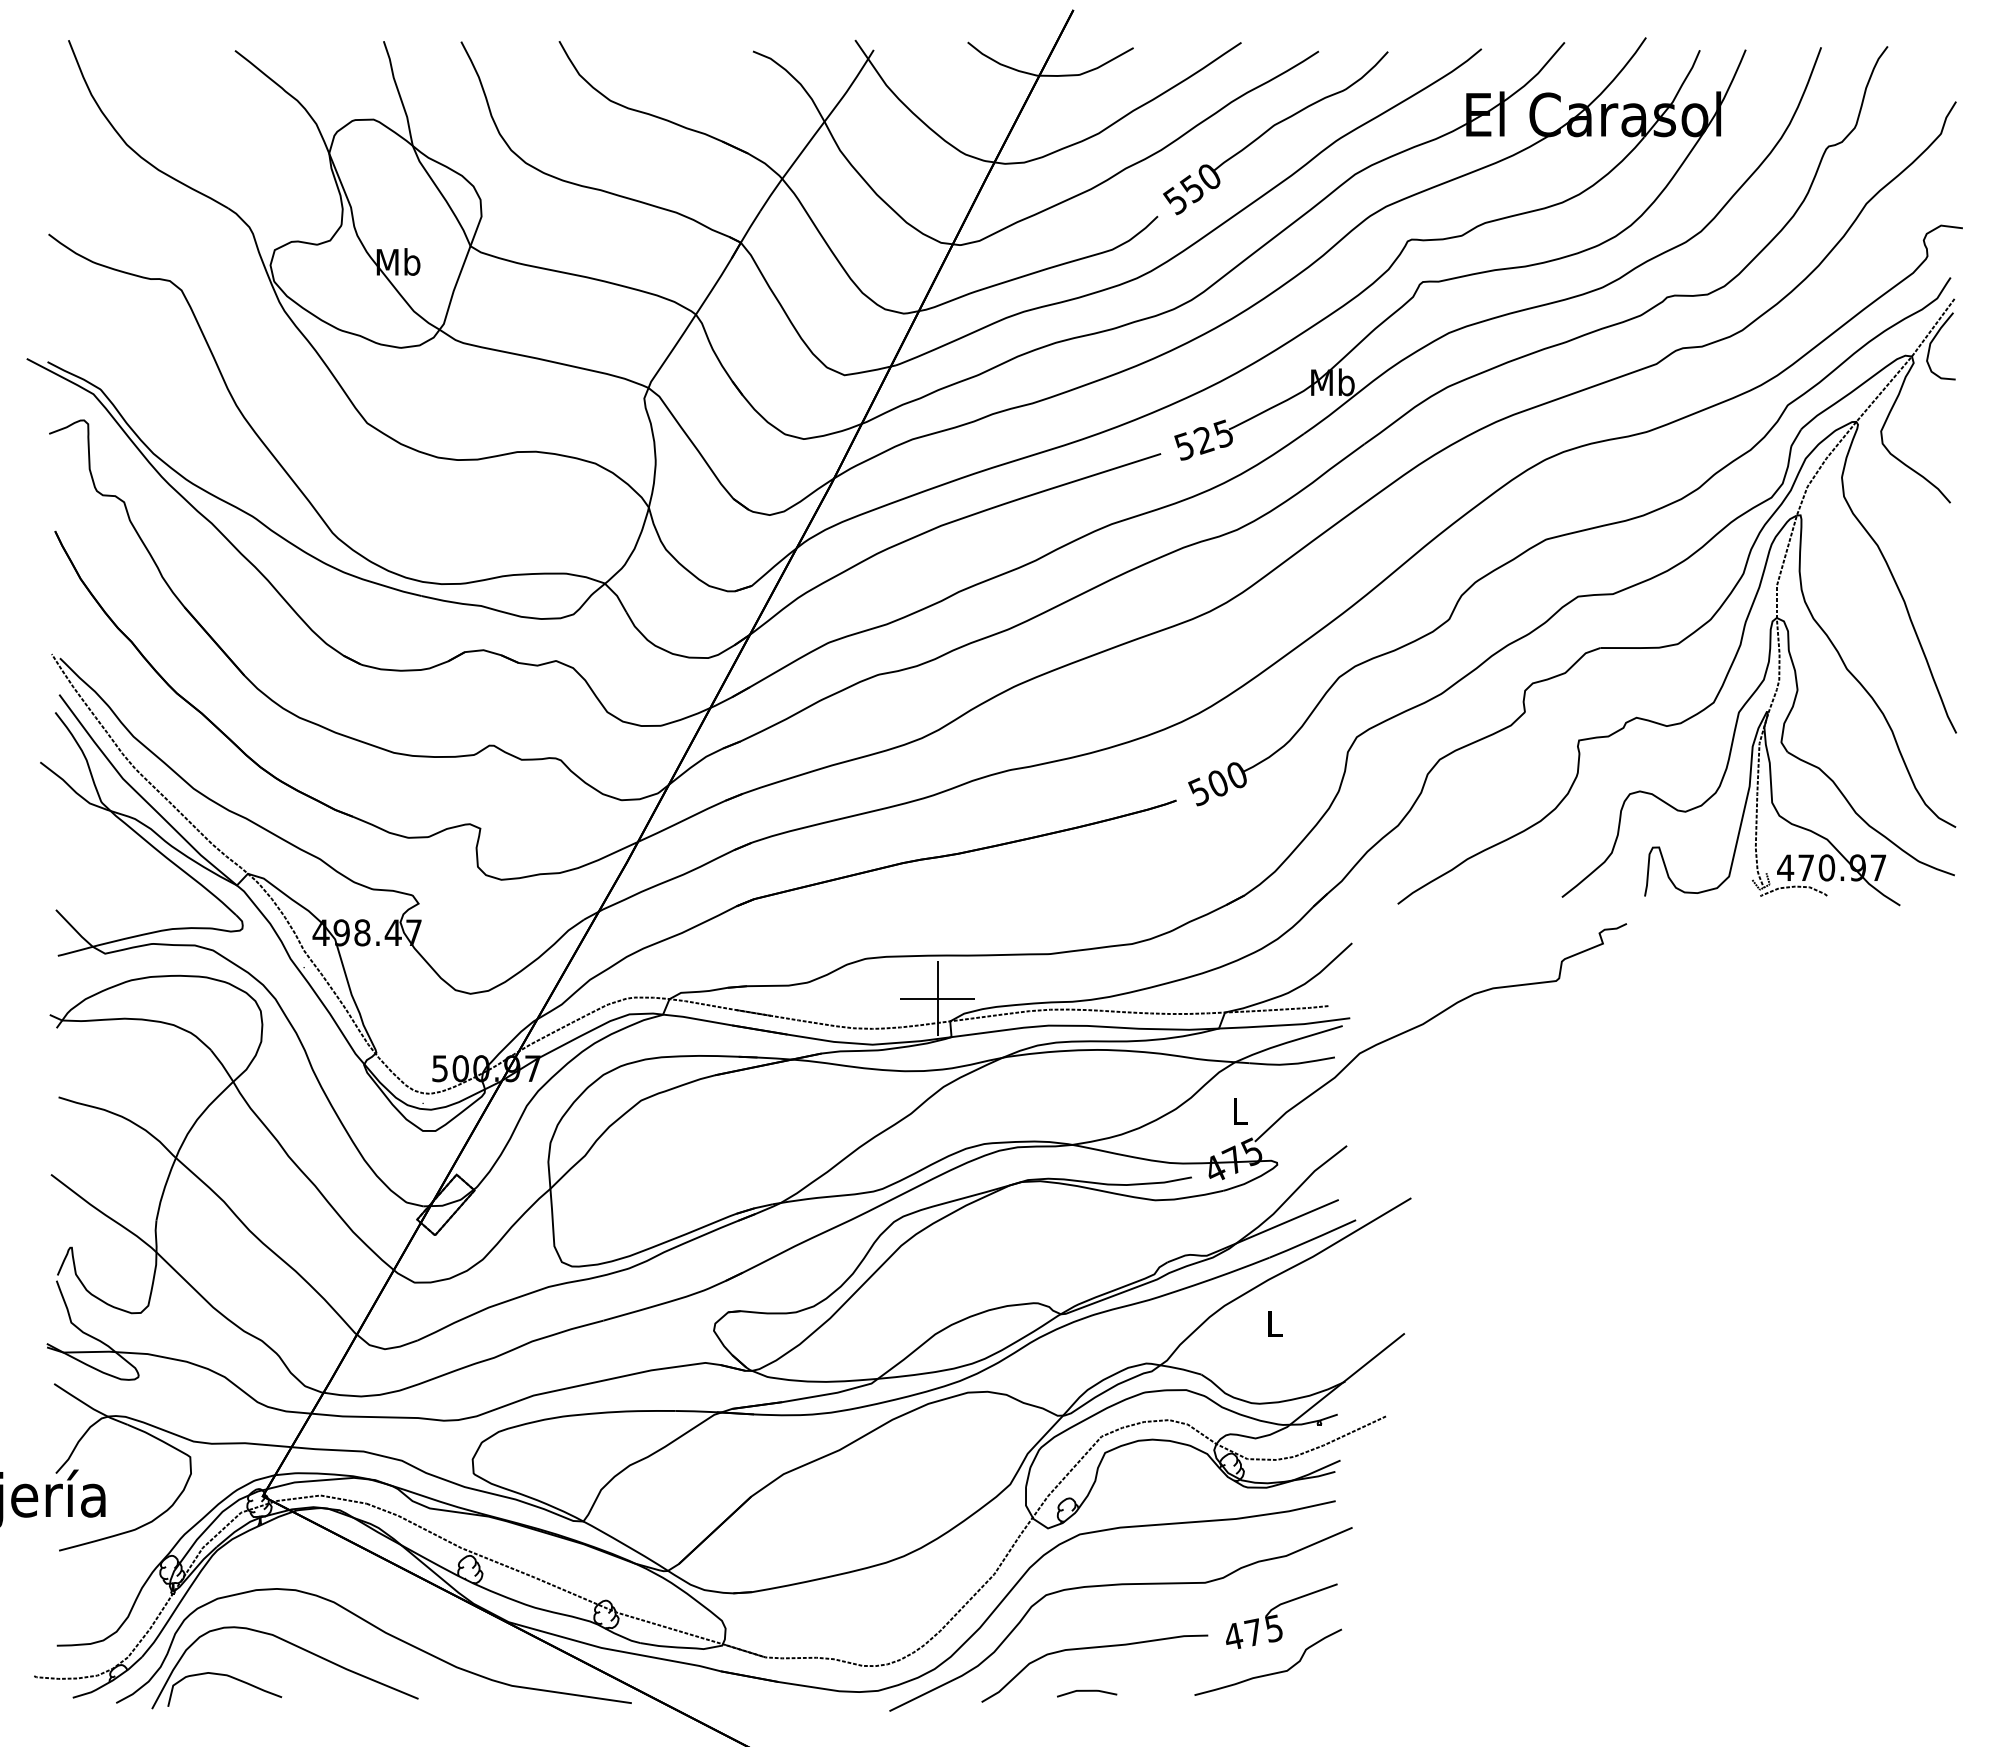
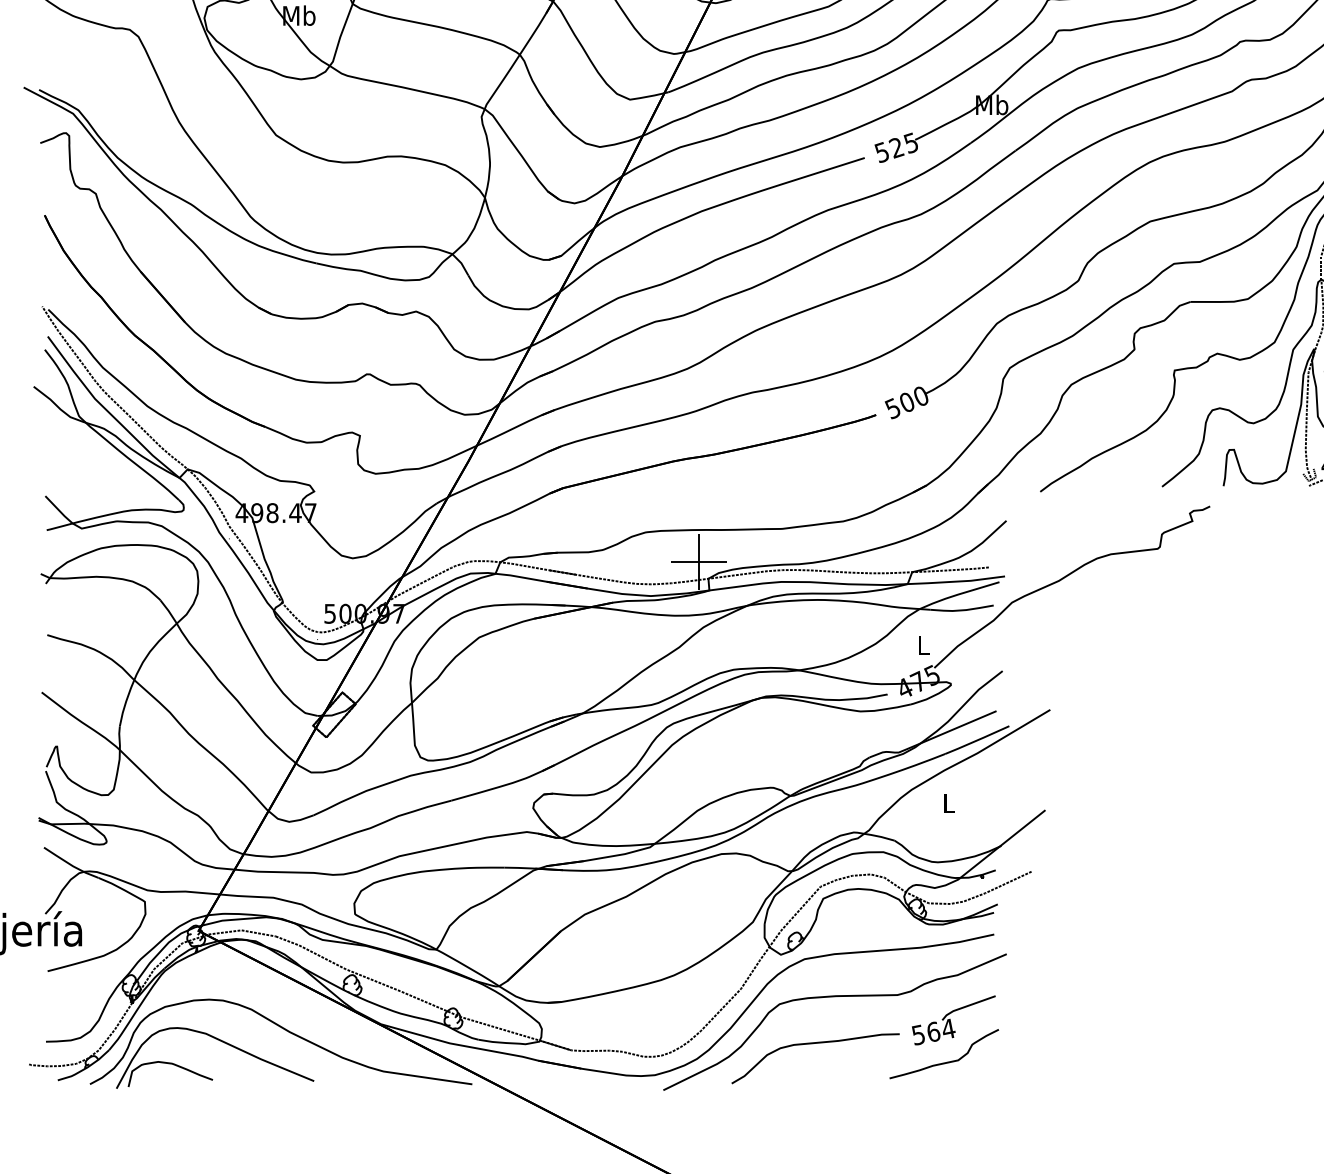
text: (1253, 1632) -> (933, 1031), 475 -> 564
line: (1087, 1691) -> (810, 1075), removed

